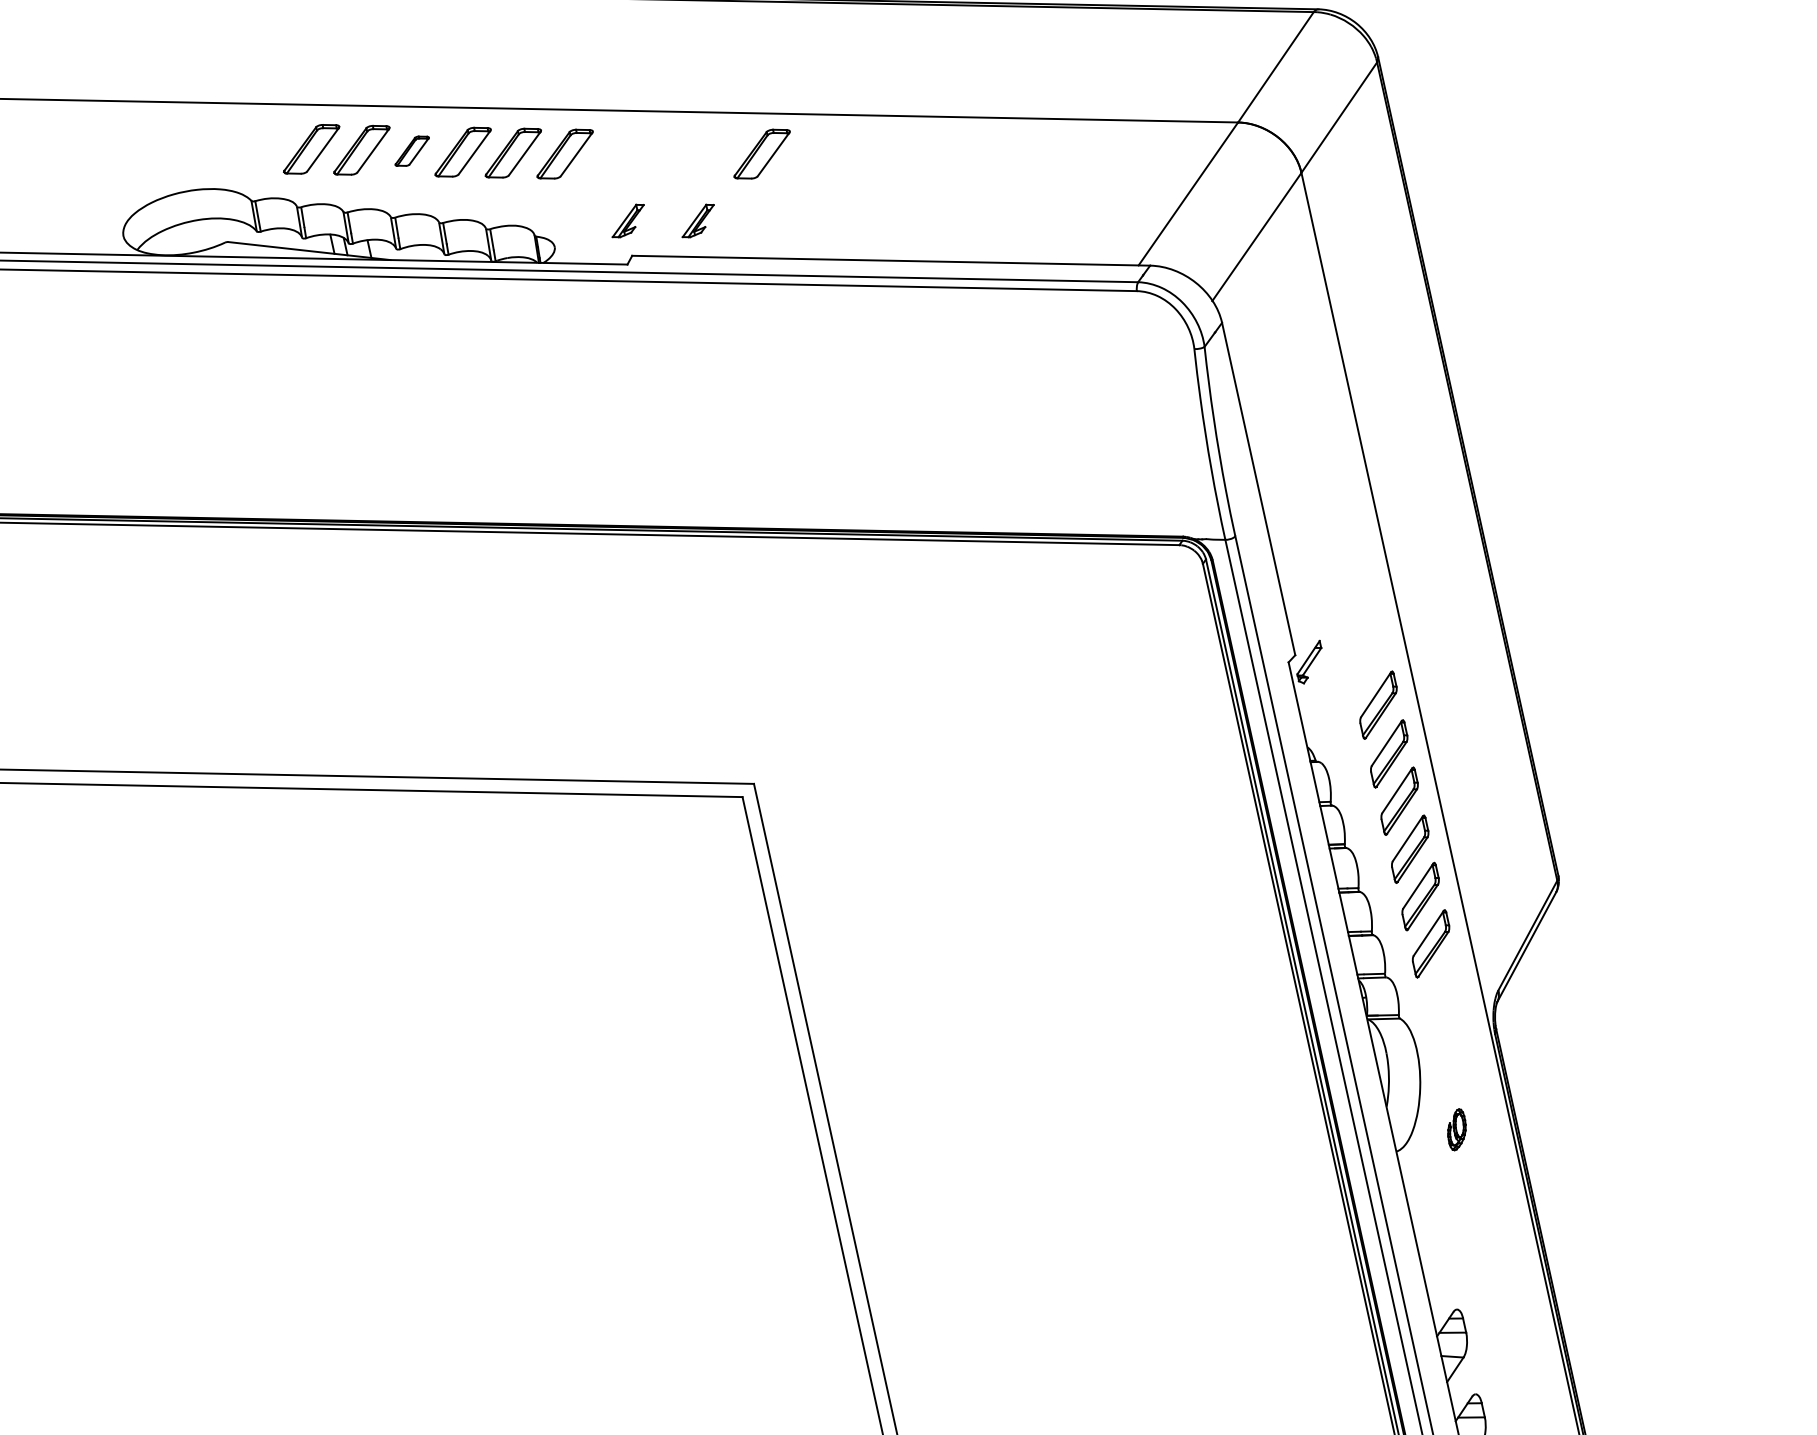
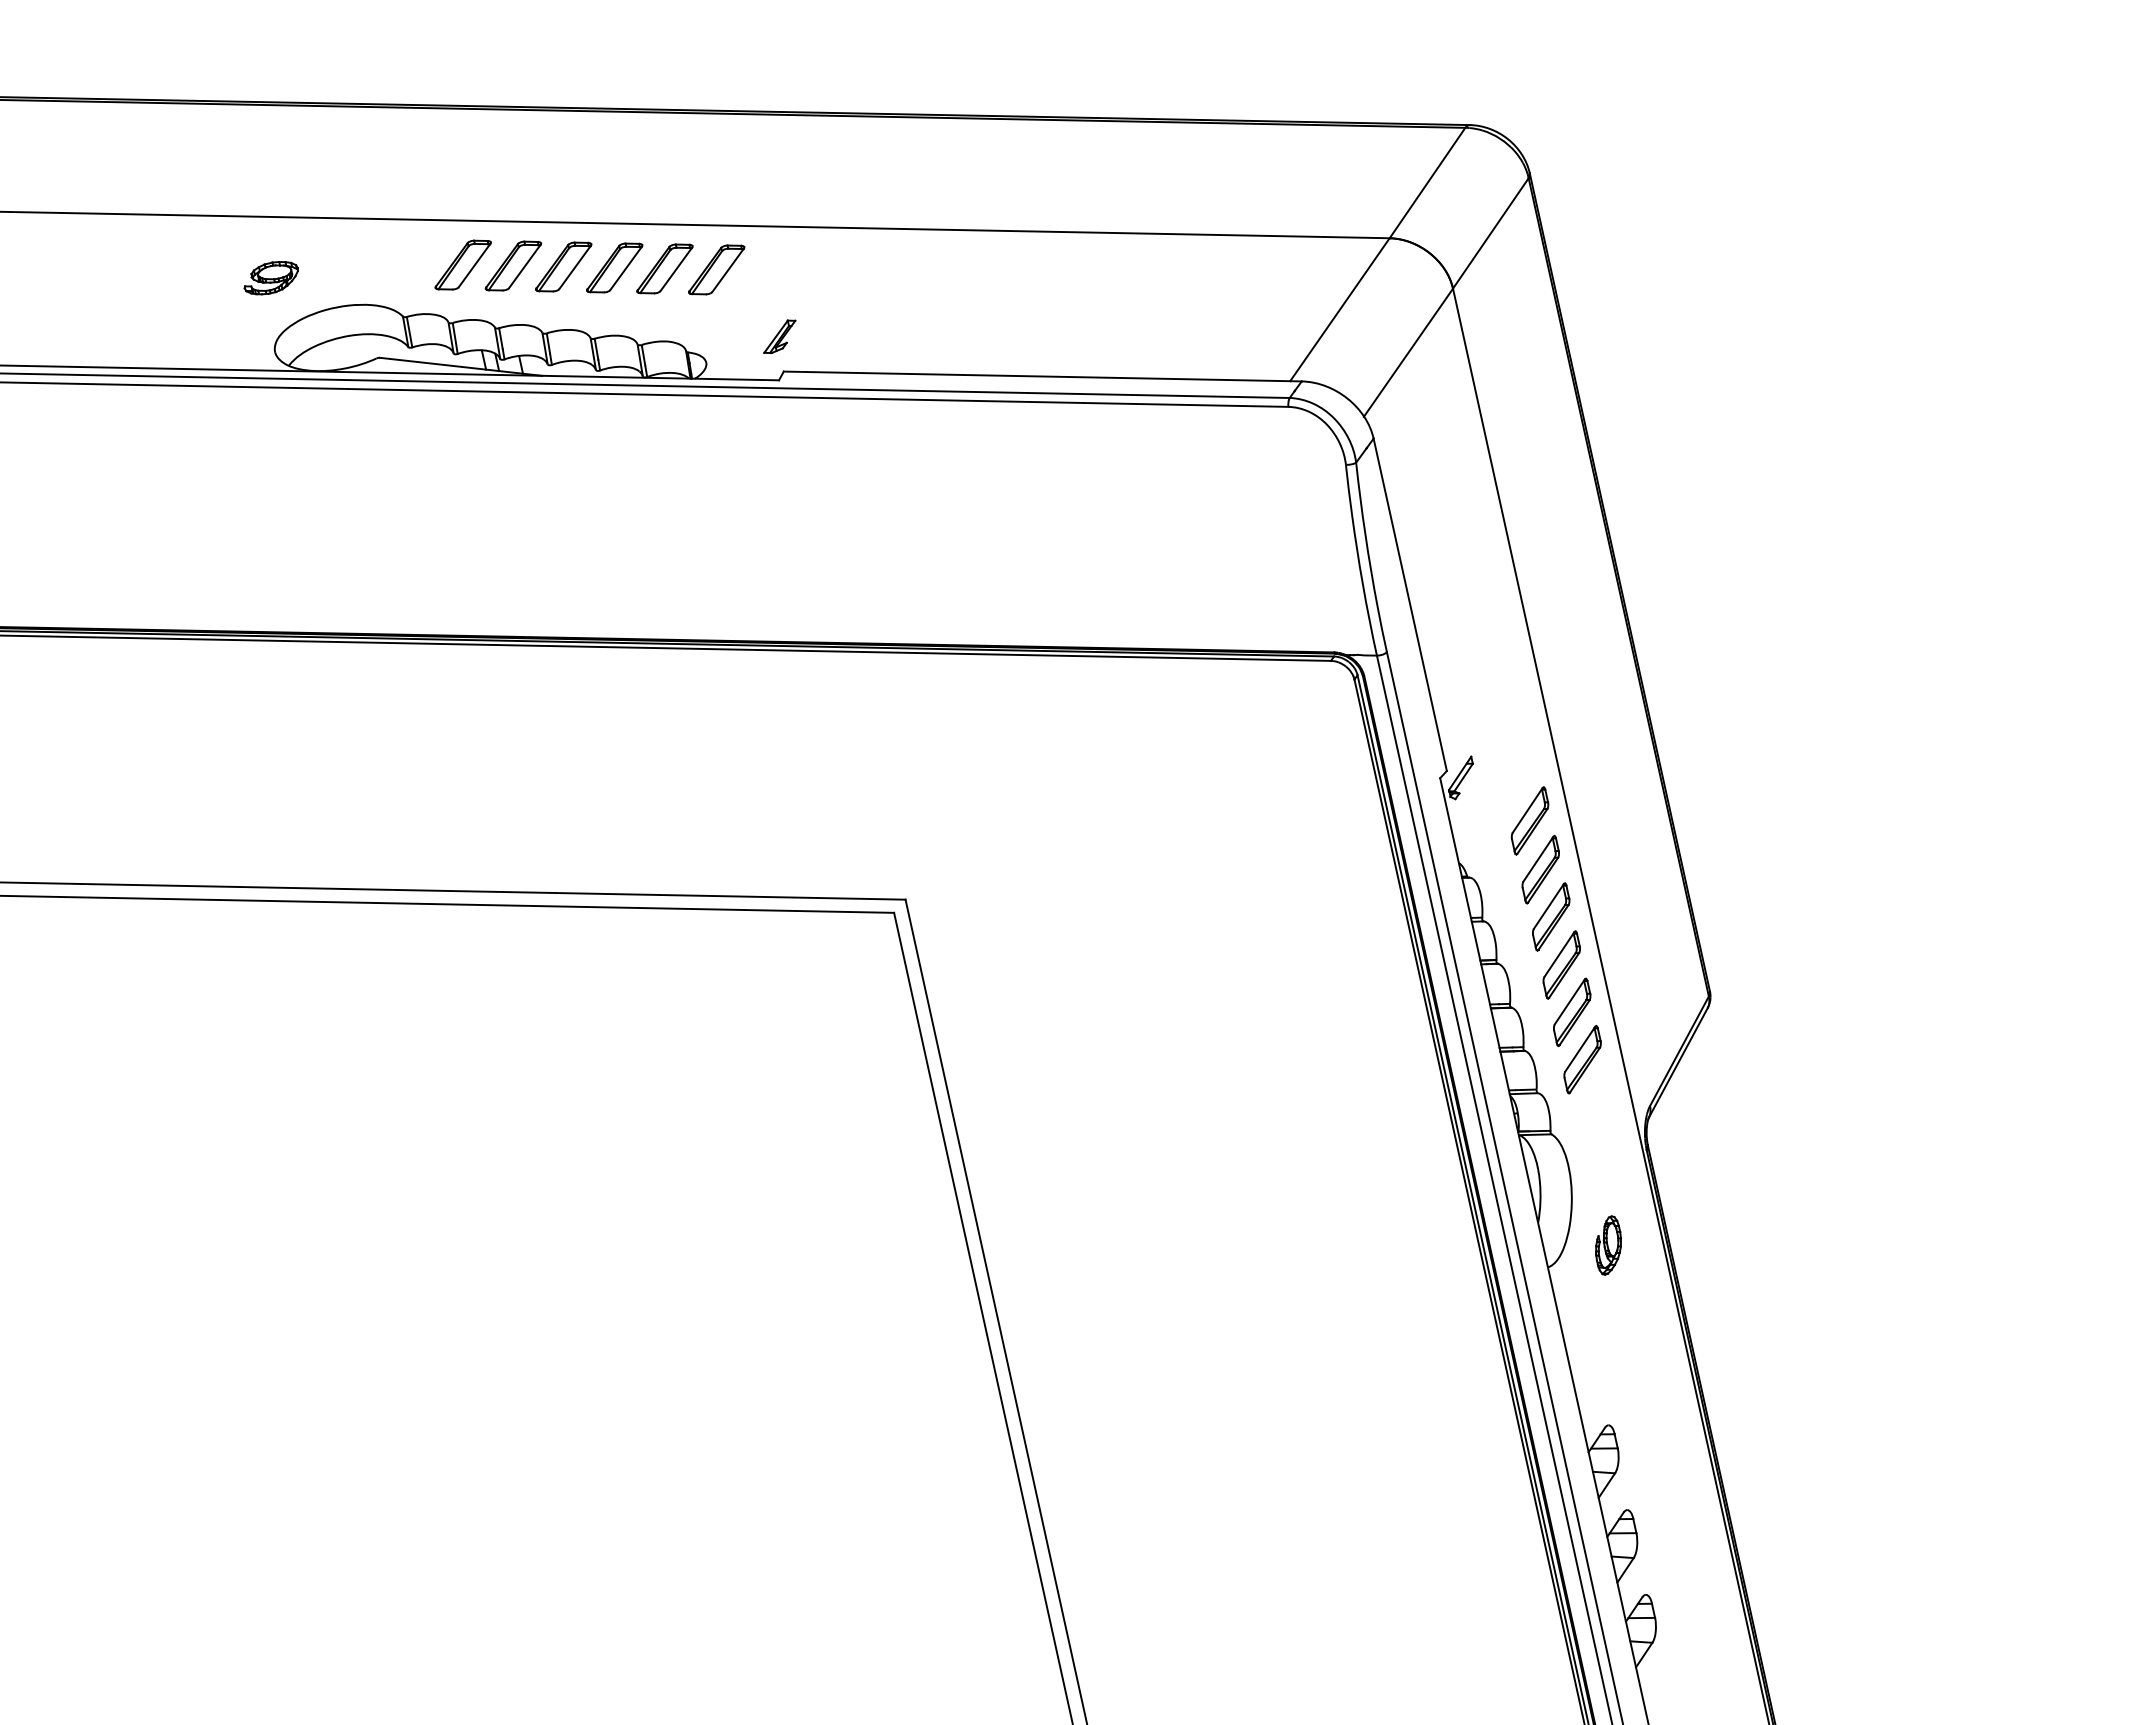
part: (411, 150) -> (563, 266), size x1.67
part: (761, 153) -> (913, 269), removed
part: (118, 162) -> (270, 278), added
part: (697, 220) -> (849, 336), removed
part: (1456, 1129) -> (1608, 1245), size x1.43

